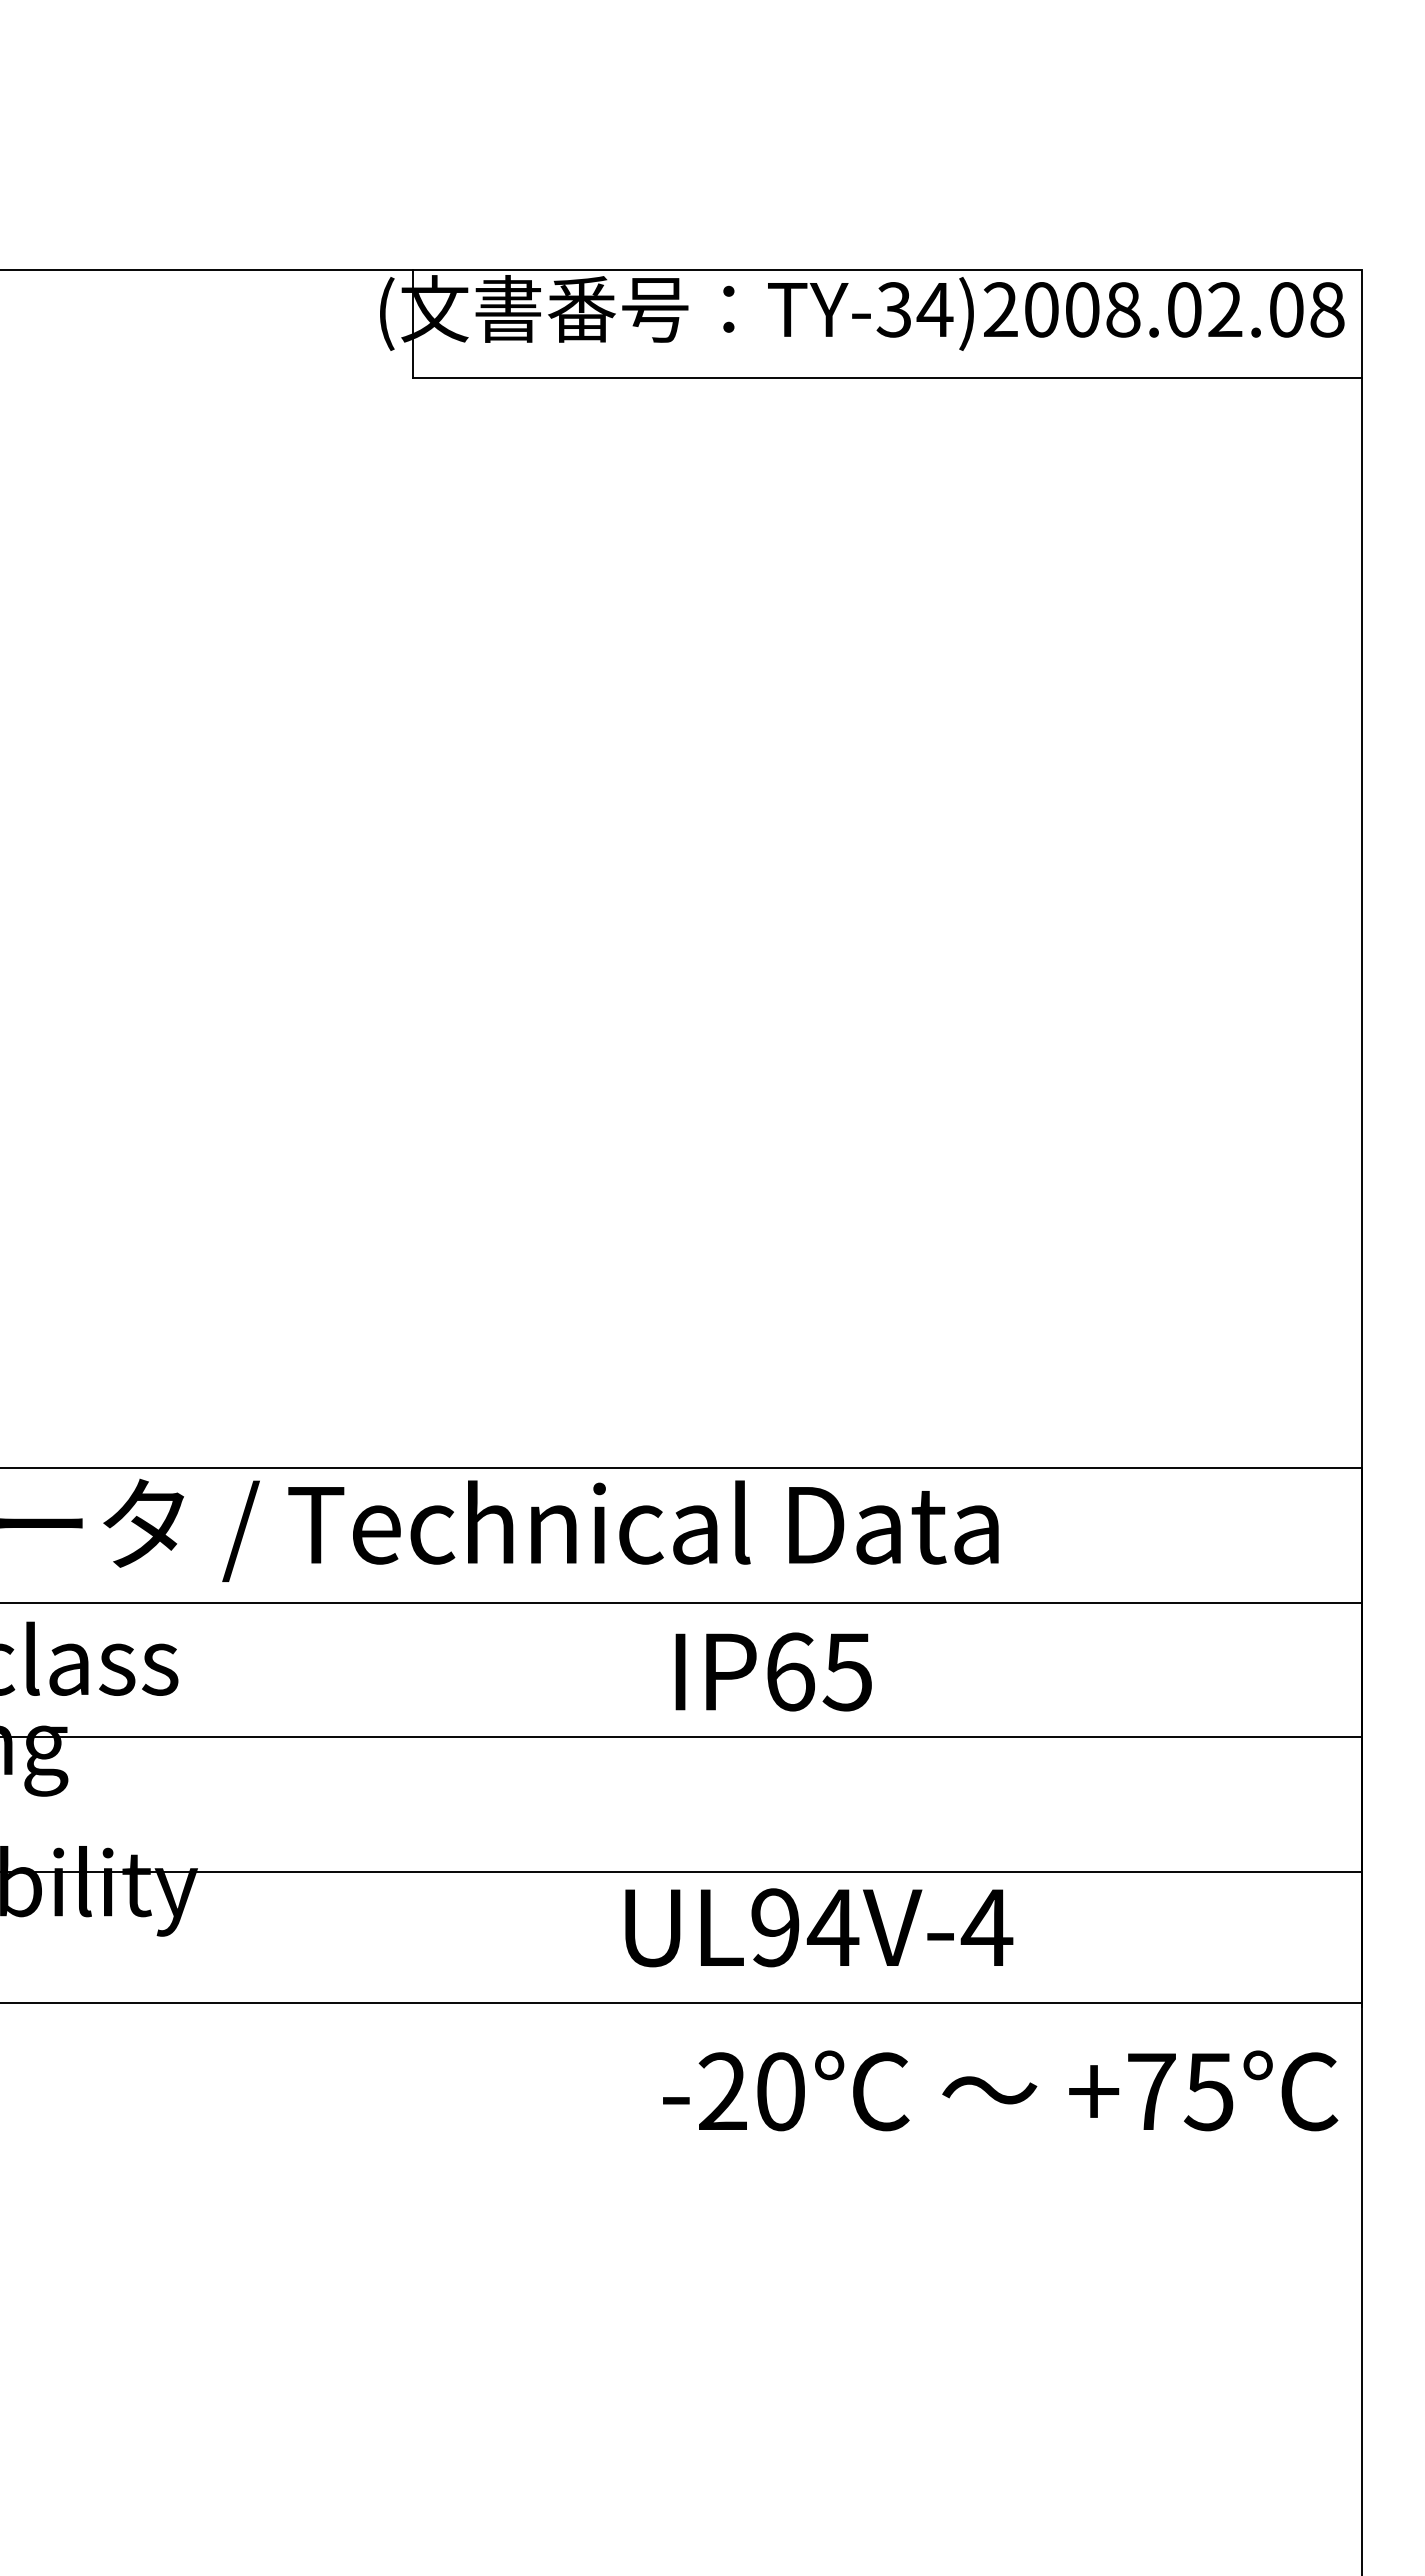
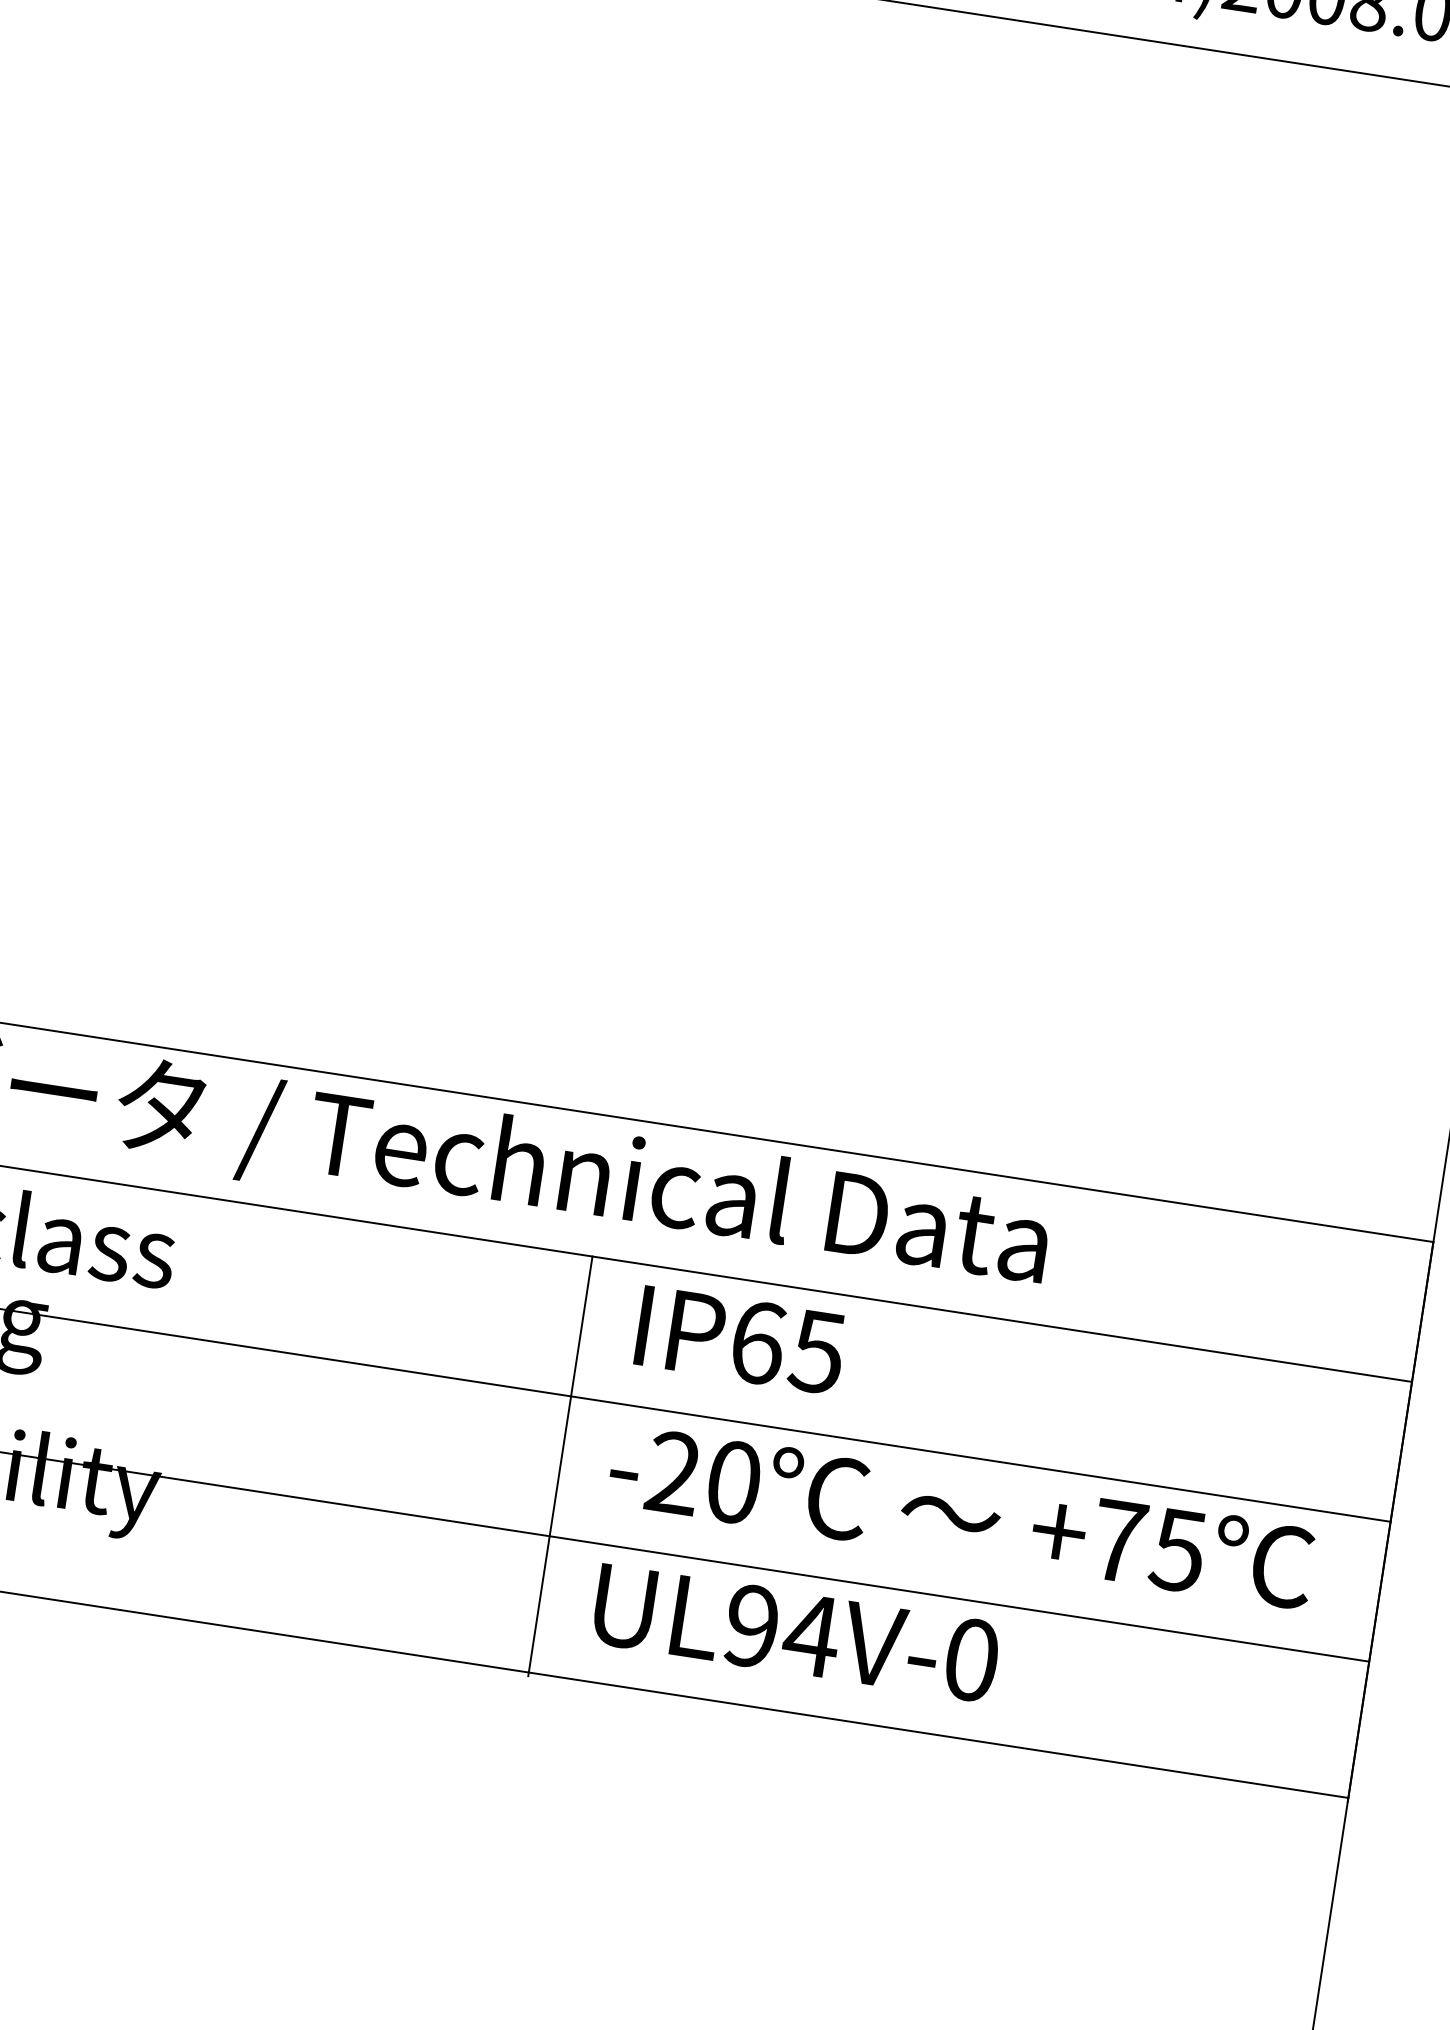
text: (773, 1671) -> (740, 1339), moved
line: (572, 1804) -> (560, 1466), added
text: (986, 1927) -> (970, 1659), UL94V-4 -> UL94V-0
text: (1000, 2090) -> (962, 1515), moved

